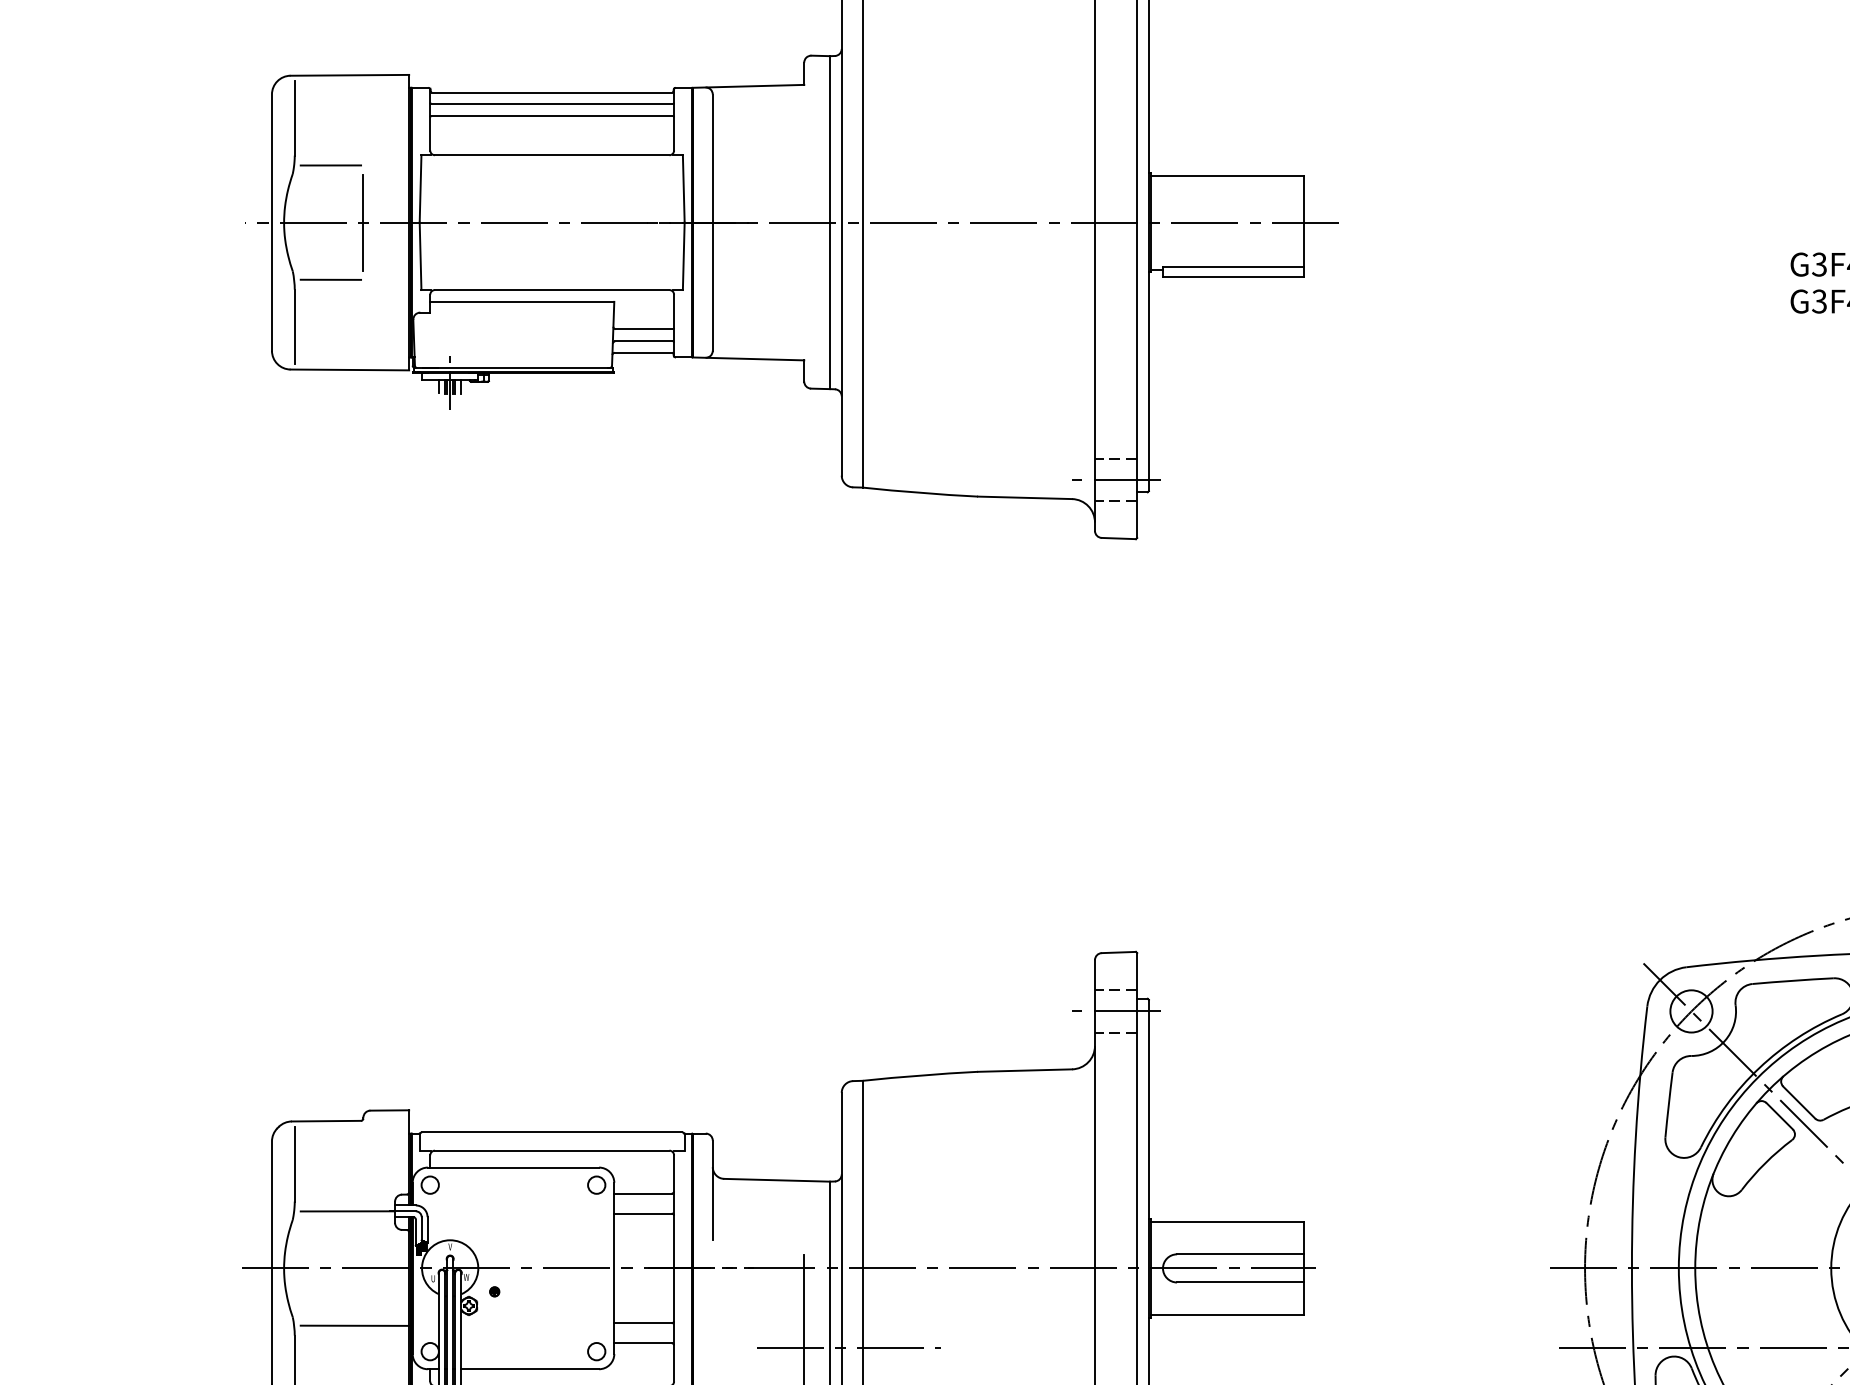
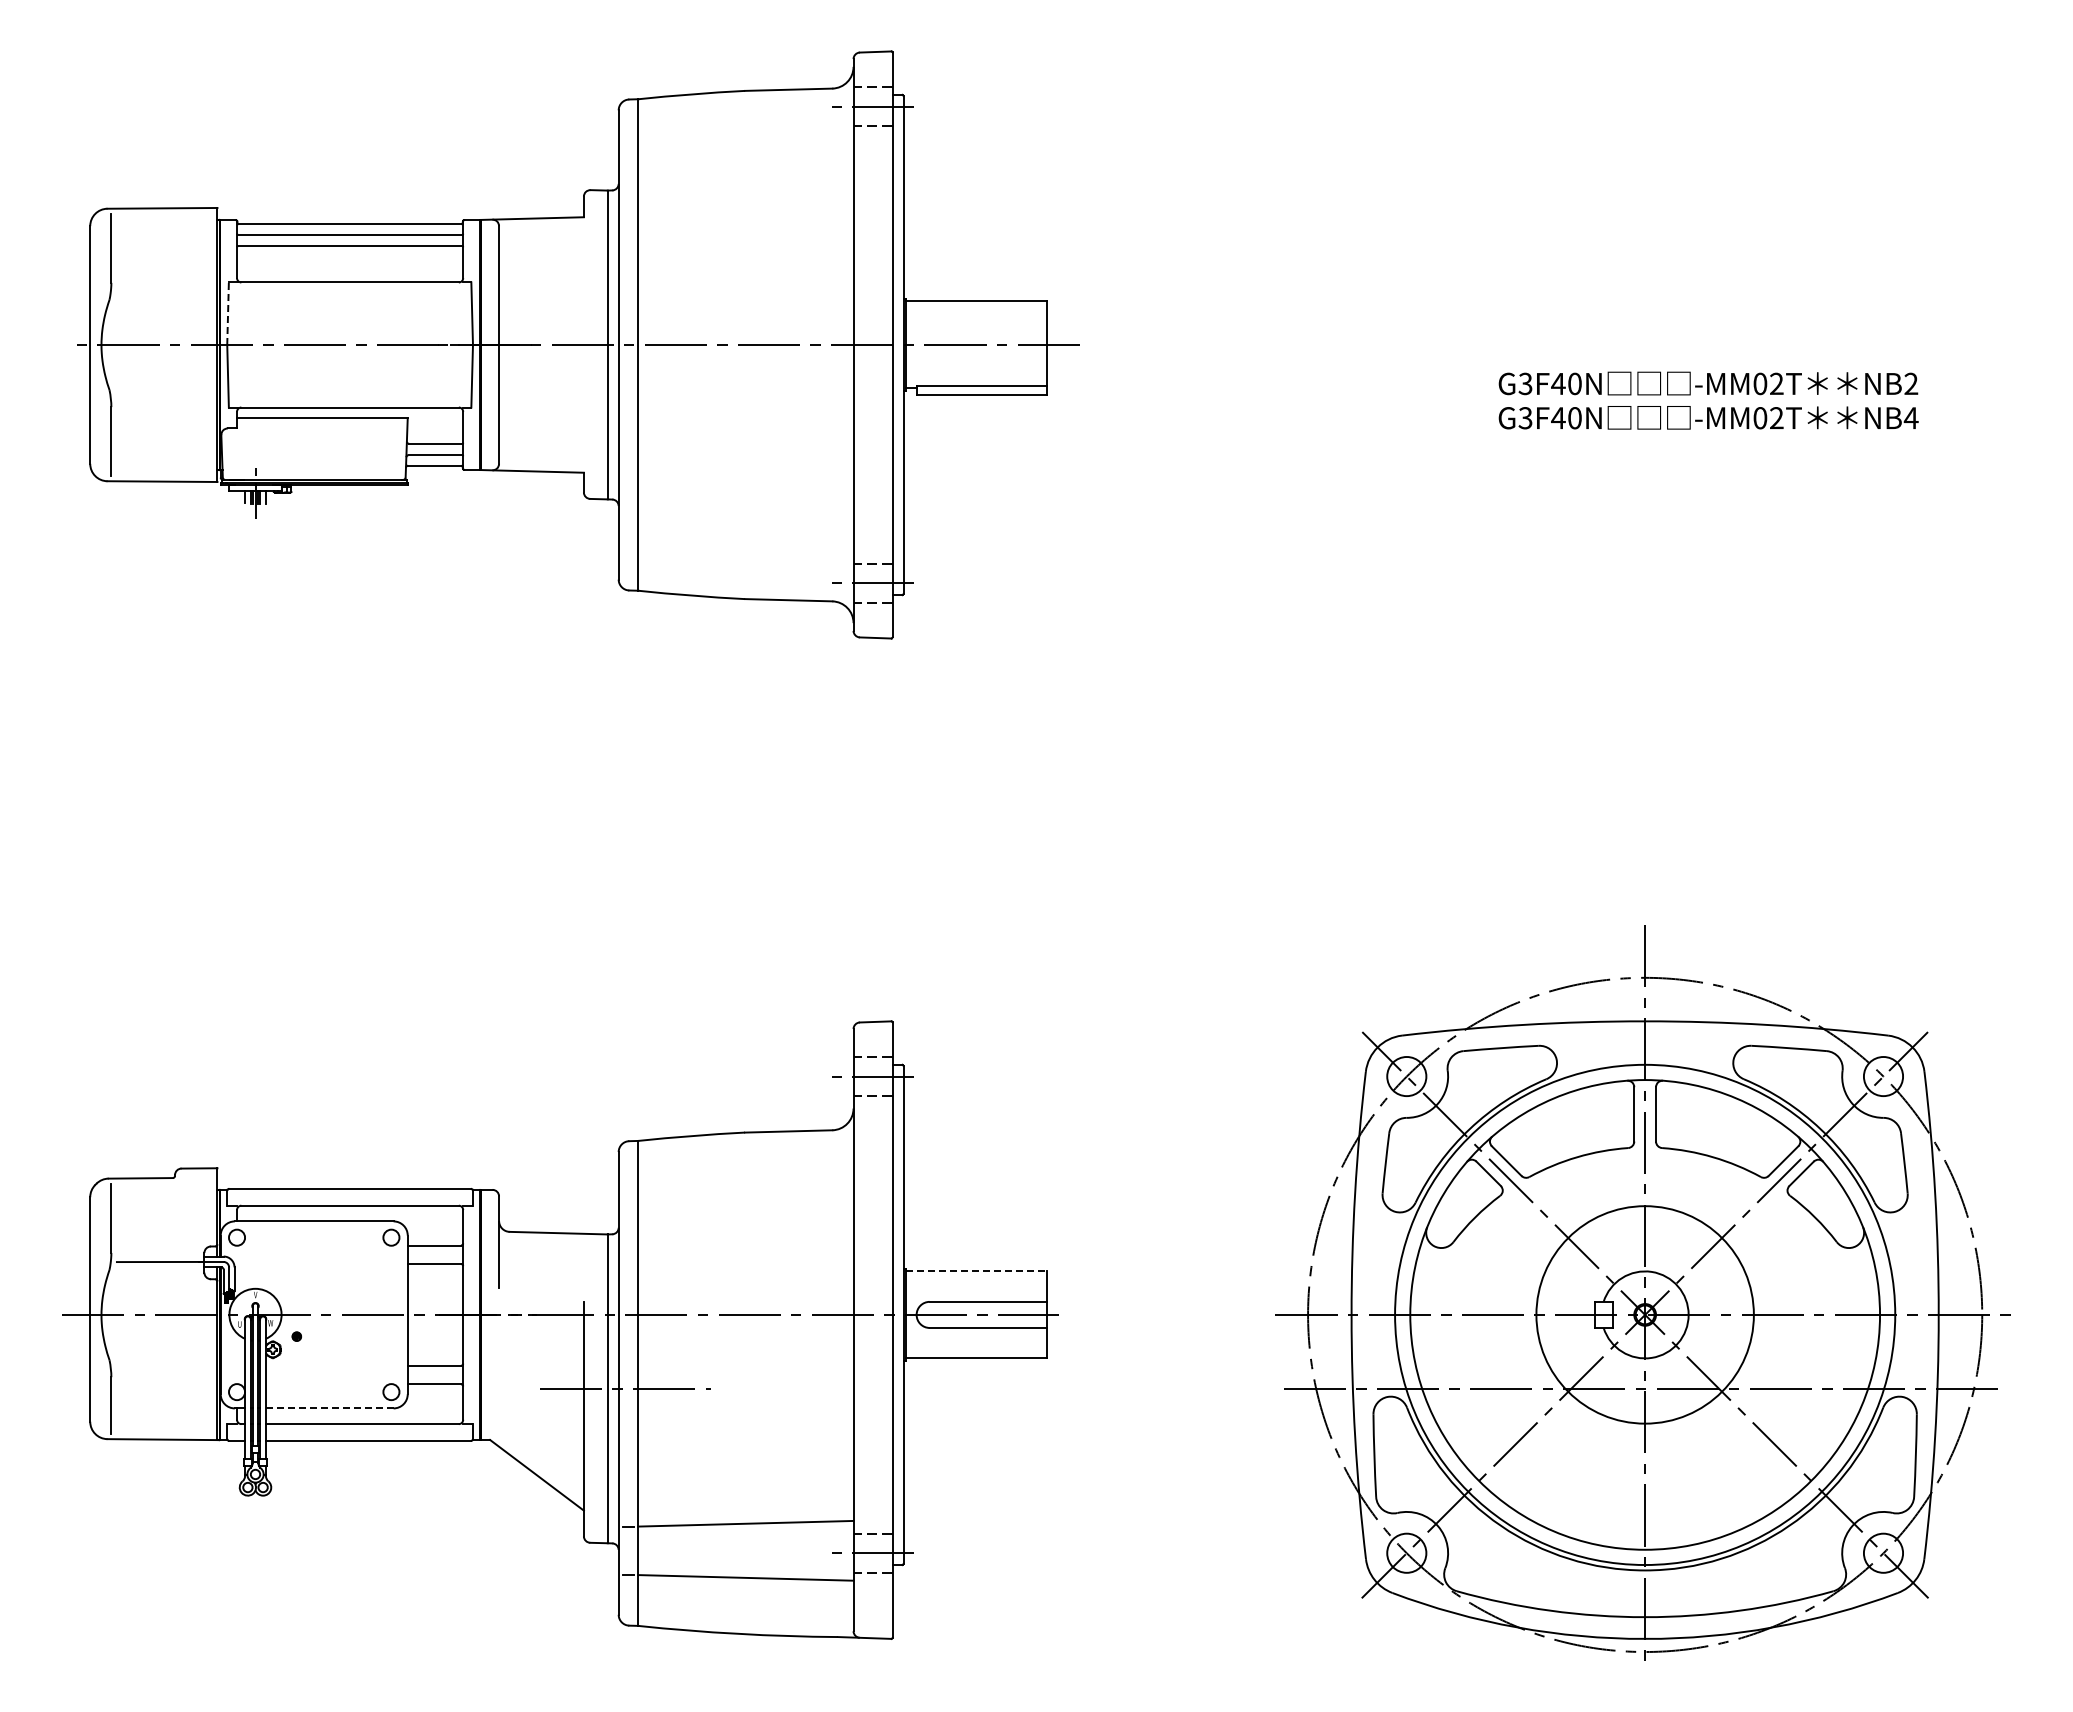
line: (330, 164) -> (144, 291), removed
line: (421, 188) -> (228, 313), solid -> dashed
line: (363, 222) -> (175, 344), removed
line: (330, 279) -> (144, 397), removed
line: (1227, 1221) -> (976, 1271), solid -> dashed
line: (354, 1326) -> (166, 1368), removed
line: (529, 1369) -> (329, 1408), solid -> dashed

